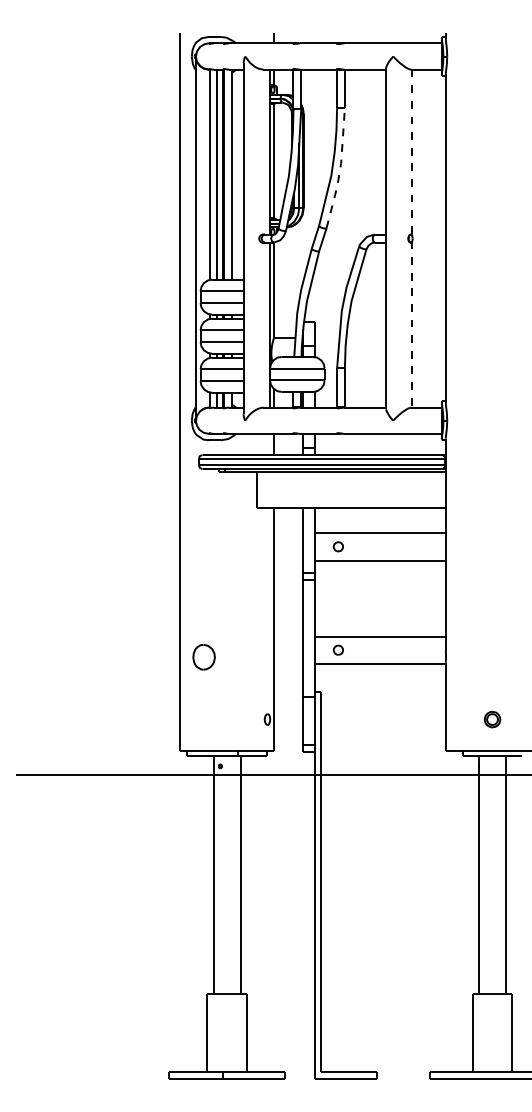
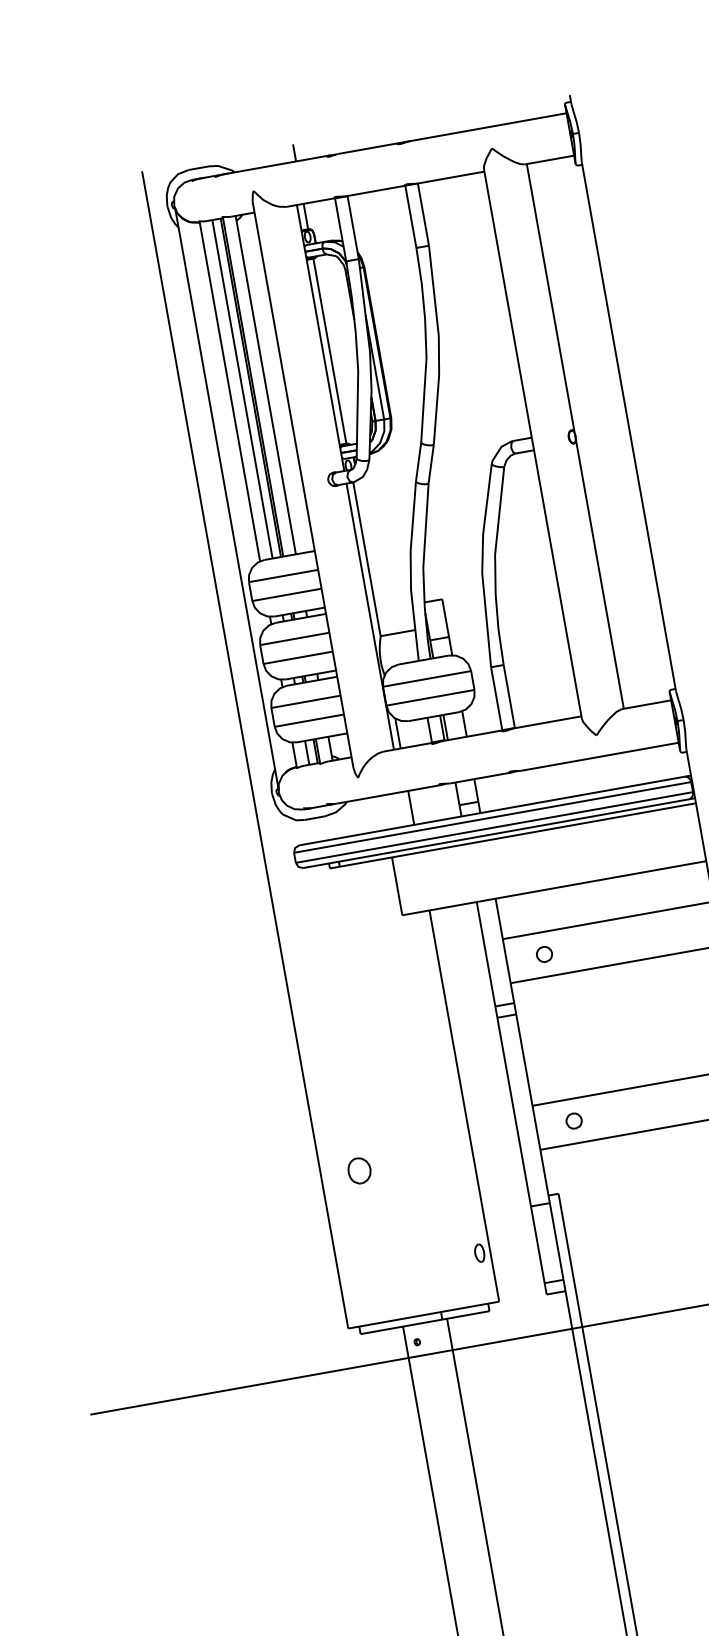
line: (340, 168) -> (439, 344), dashed -> solid
line: (412, 238) -> (575, 436), dashed -> solid
part: (203, 656) -> (358, 1169), size x0.62

